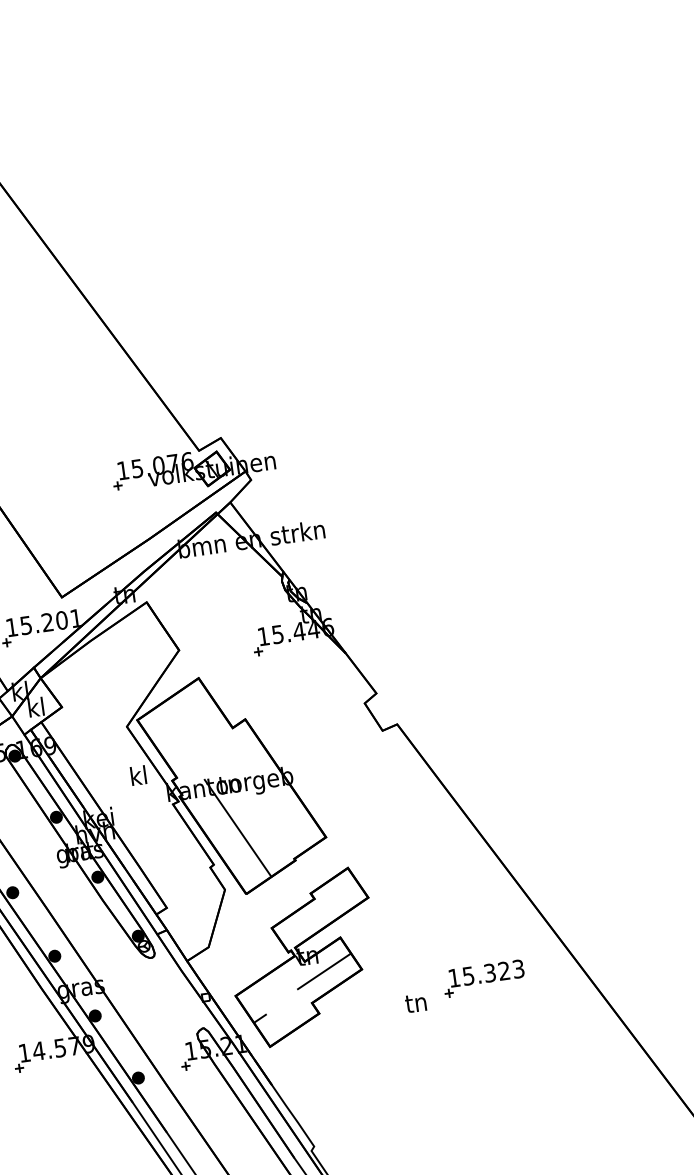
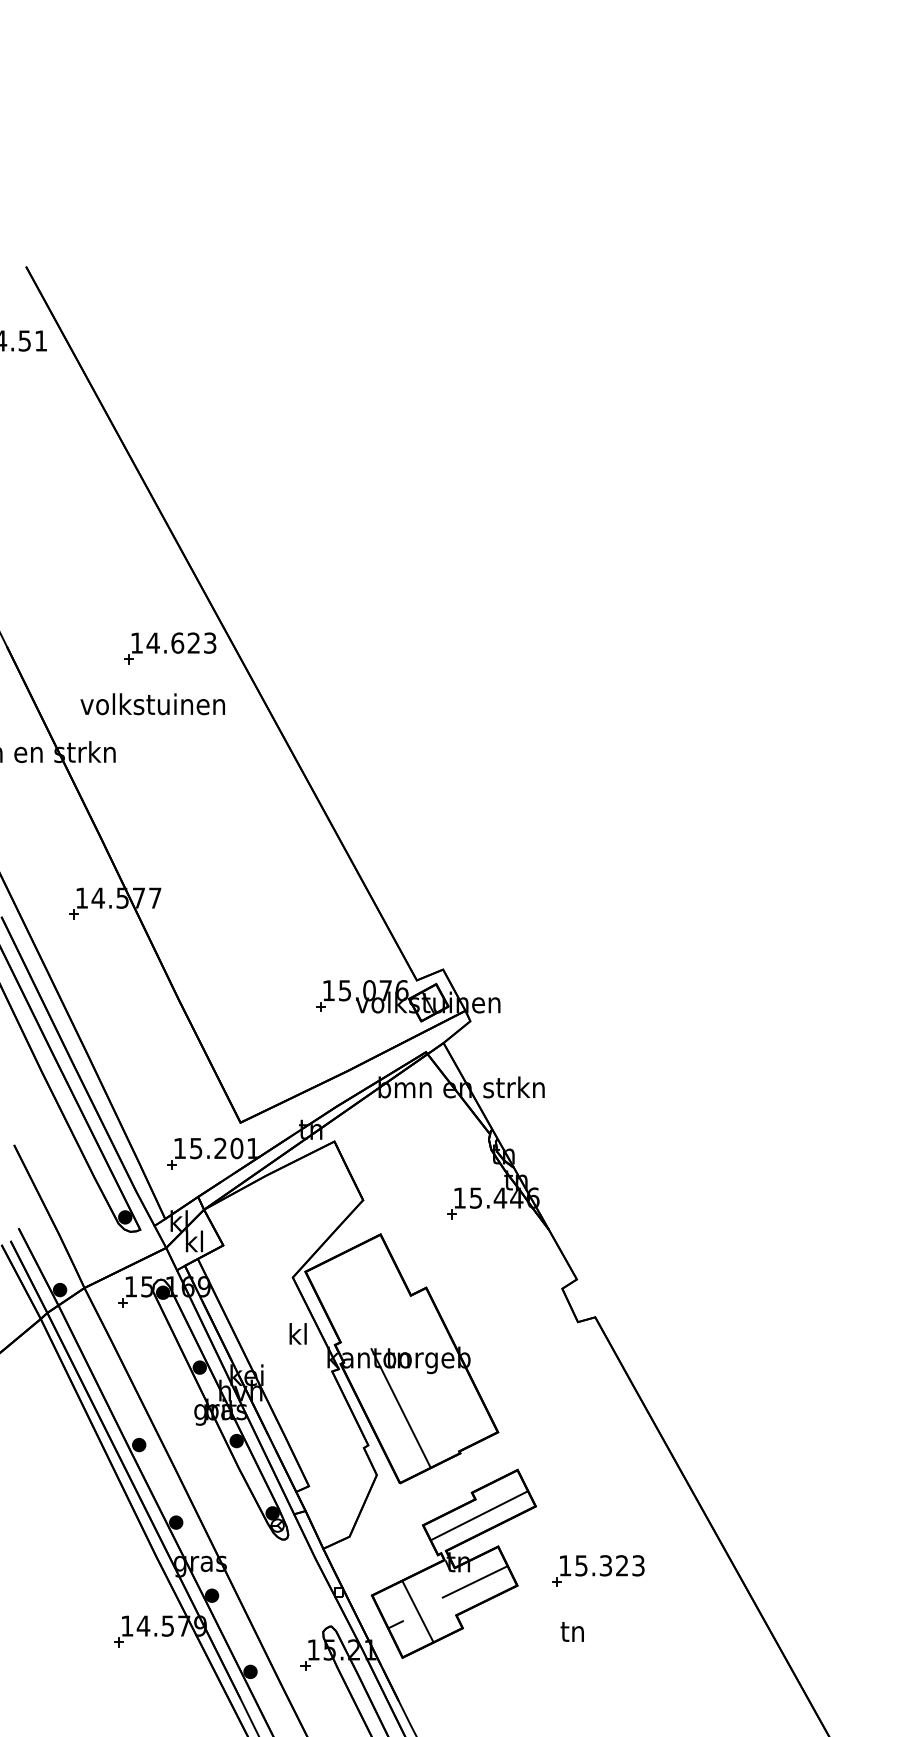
line: (320, 912) -> (479, 1515), added
part: (484, 978) -> (598, 1570), moved
line: (277, 1004) -> (417, 1611), added

